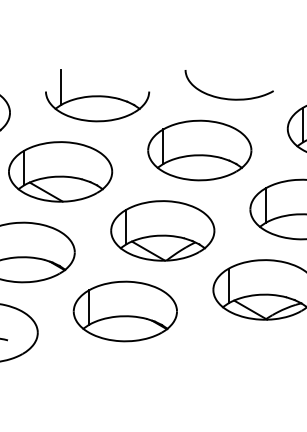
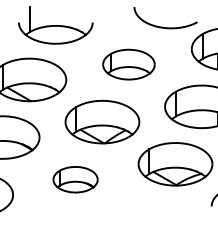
curve: (224, 97) -> (162, 26), moved
part: (199, 150) -> (128, 64), size x0.7
part: (124, 311) -> (75, 179), size x0.6

